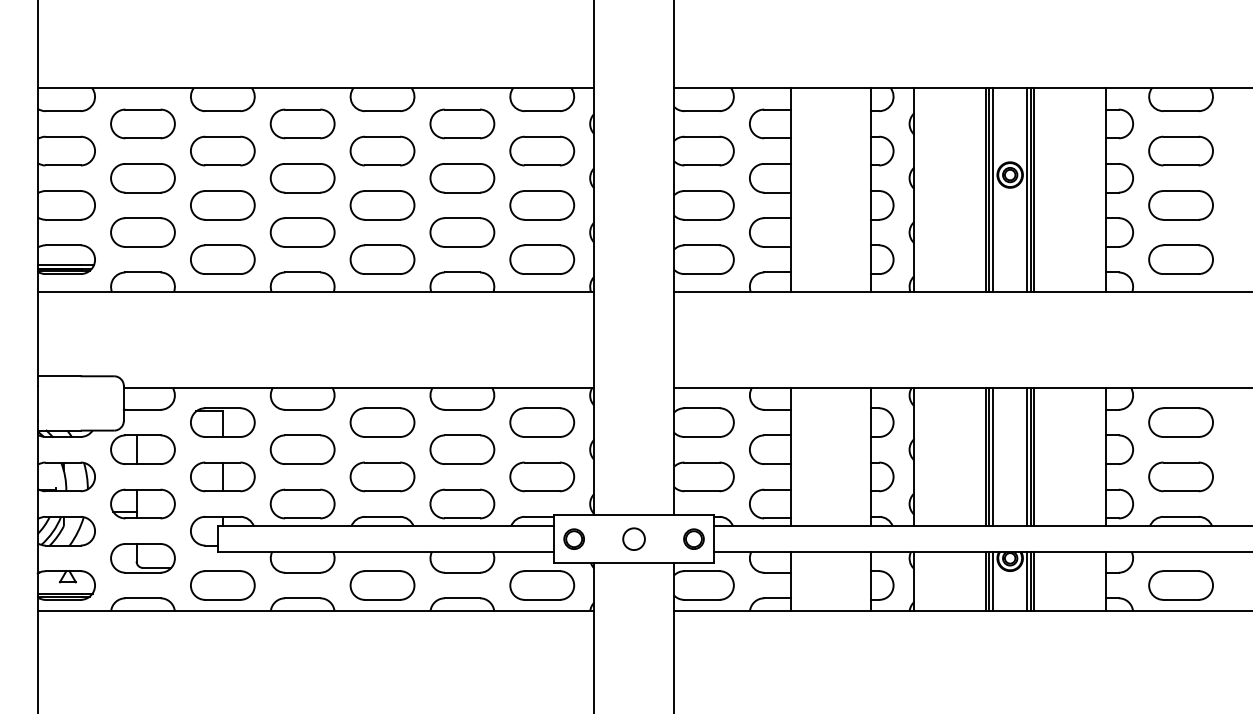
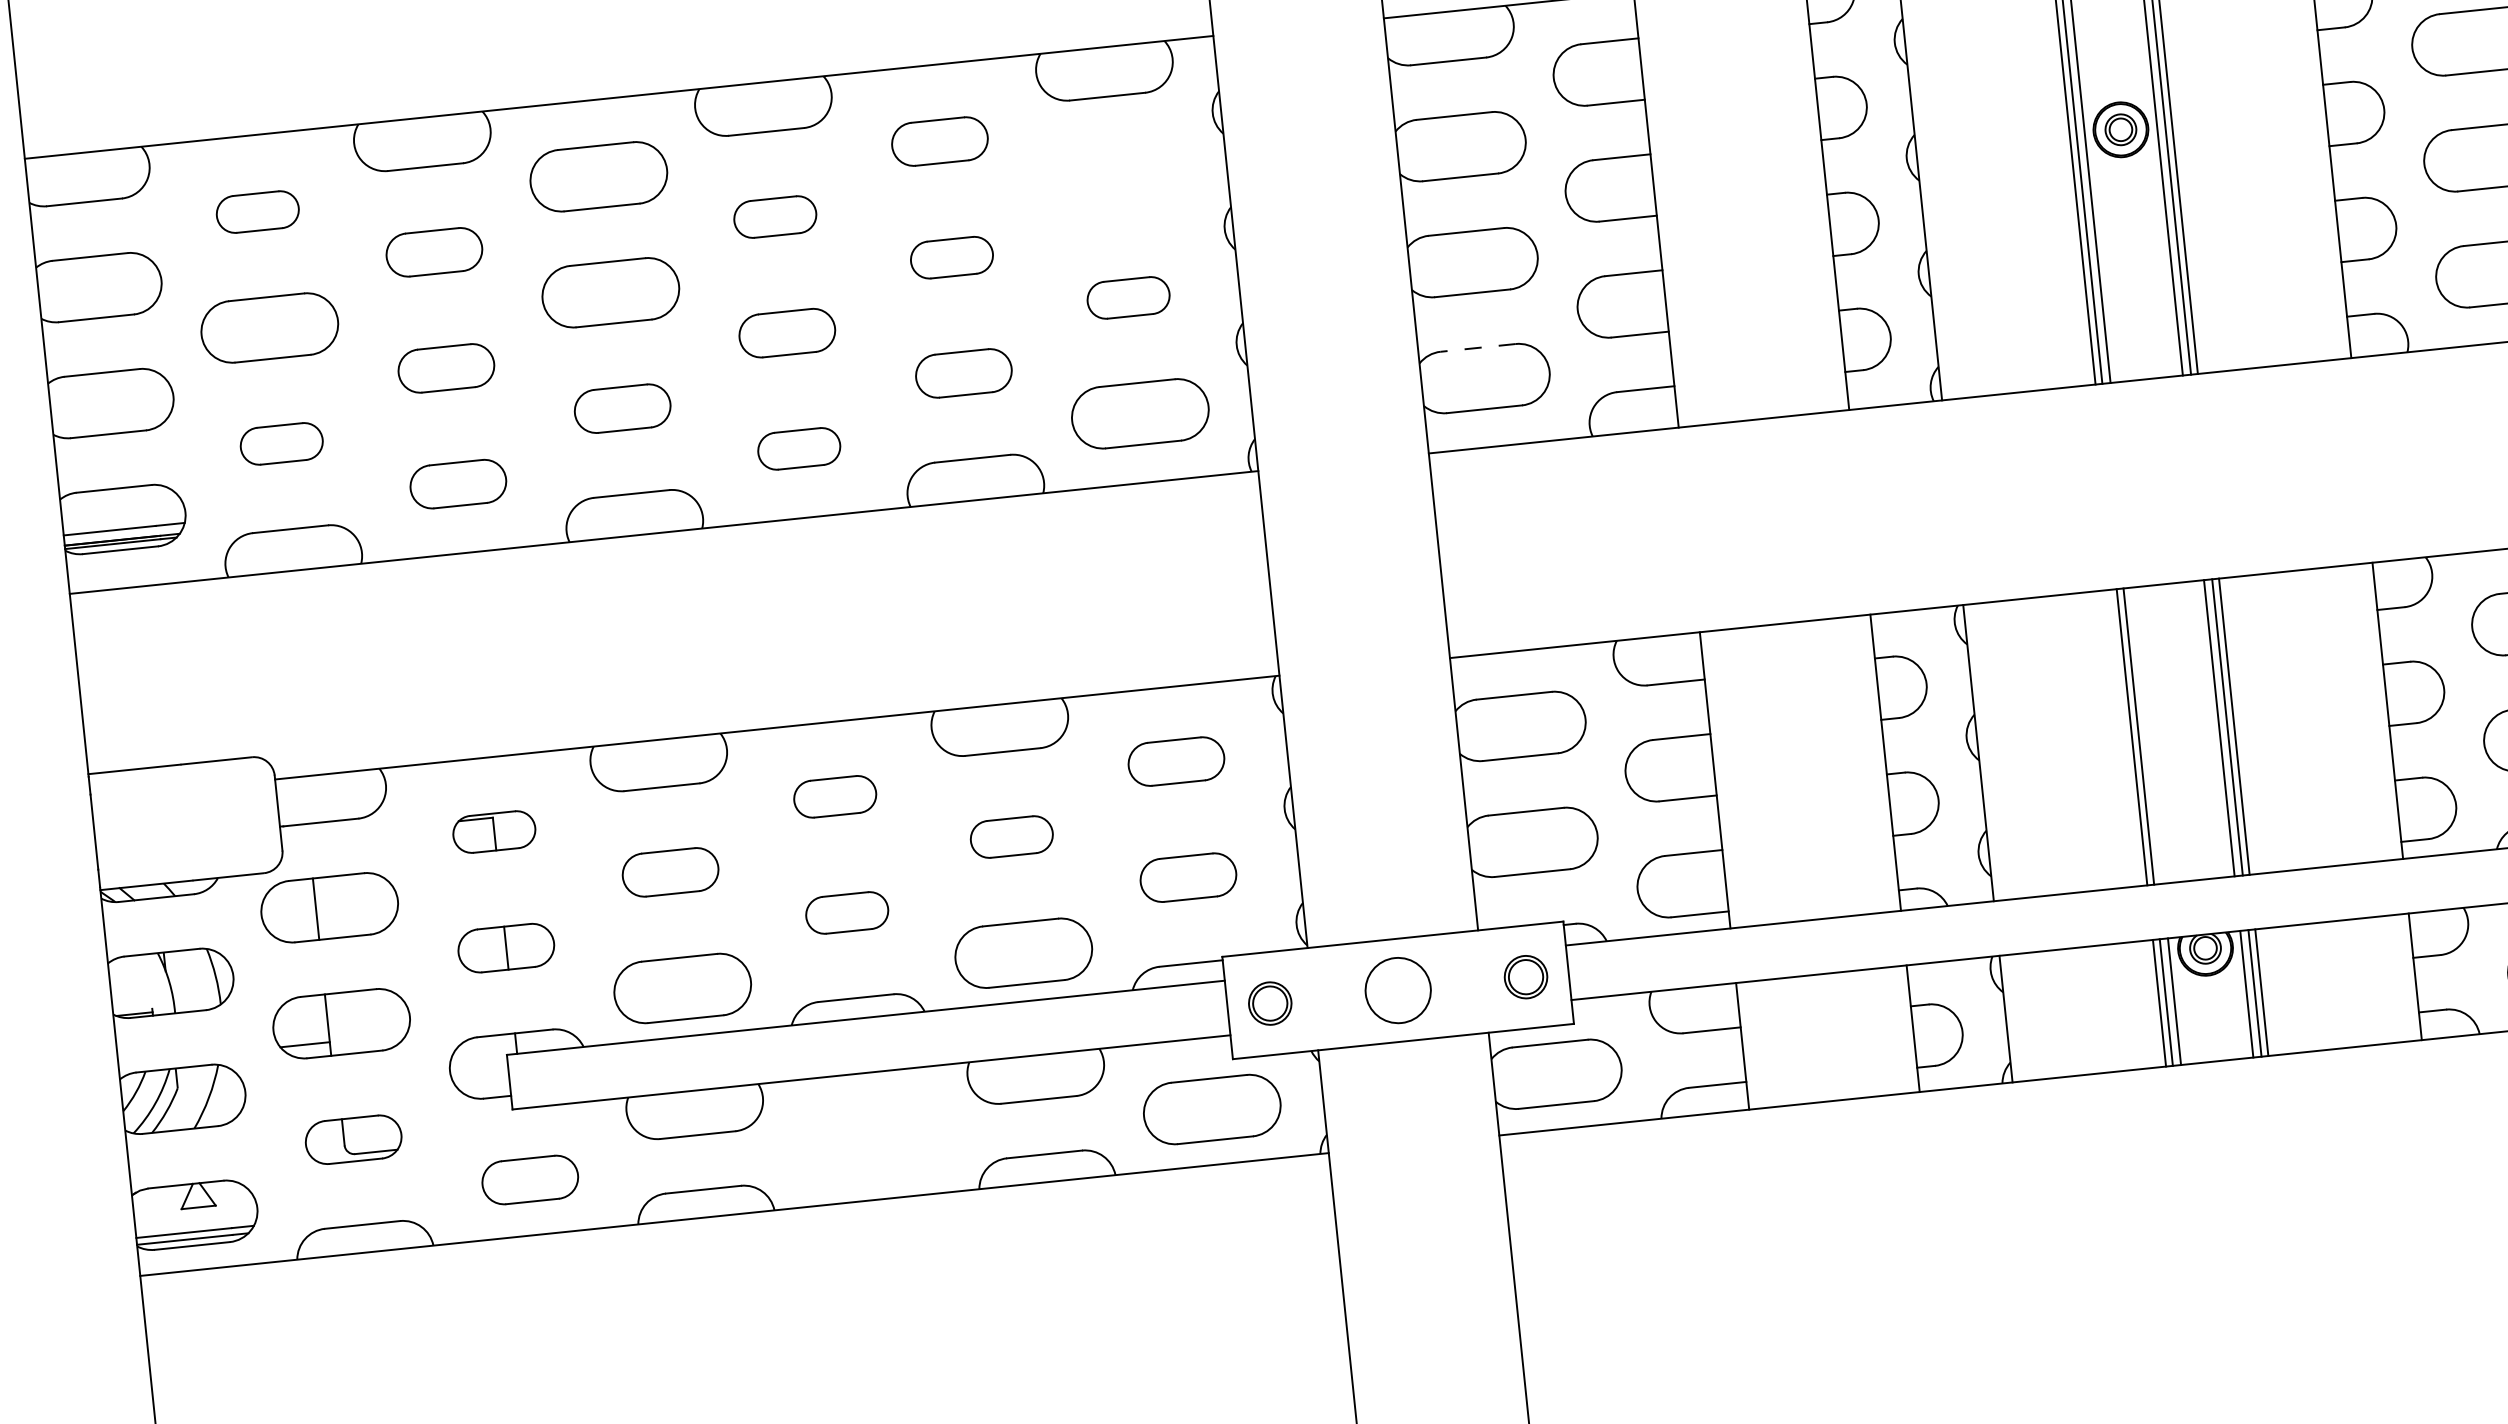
part: (142, 123) -> (256, 211), size x0.6
part: (462, 123) -> (940, 140), size x0.7
part: (222, 150) -> (433, 251), size x0.7
part: (382, 150) -> (775, 215), size x0.6
part: (542, 150) -> (1116, 180), removed
part: (462, 178) -> (952, 258), size x0.6
part: (222, 205) -> (445, 368), size x0.7
part: (382, 205) -> (787, 333), size x0.7
part: (542, 205) -> (1128, 298), size x0.6
part: (142, 232) -> (280, 443), size x0.6
part: (302, 232) -> (622, 408), size x0.7
part: (462, 232) -> (964, 373), size x0.7
line: (701, 245) -> (1477, 348), solid -> dashed
part: (222, 259) -> (457, 483), size x0.7
part: (382, 259) -> (799, 448), size x0.6
part: (222, 422) -> (493, 832), size x0.6
part: (382, 422) -> (835, 796), size x0.6
part: (542, 422) -> (1176, 761), size x0.7
part: (302, 449) -> (670, 872), size x0.7
part: (462, 449) -> (1011, 836), size x0.6
line: (993, 456) -> (2147, 734), removed
part: (222, 476) -> (505, 947), size x0.7
part: (382, 476) -> (847, 912), size x0.6
part: (542, 476) -> (1188, 876), size x0.7
circle: (633, 538) -> (1396, 989), size x1.4
part: (142, 558) -> (352, 1140), size x0.7
part: (222, 585) -> (529, 1180), size x0.7
part: (382, 585) -> (871, 1144), removed

